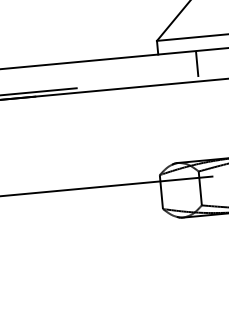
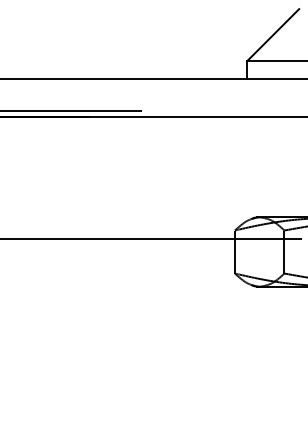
line: (197, 63) -> (295, 94), removed

